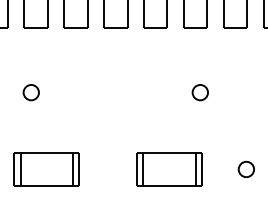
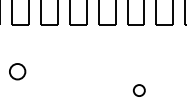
part: (30, 92) -> (16, 71), size x1.4
part: (199, 92) -> (138, 90), moved

